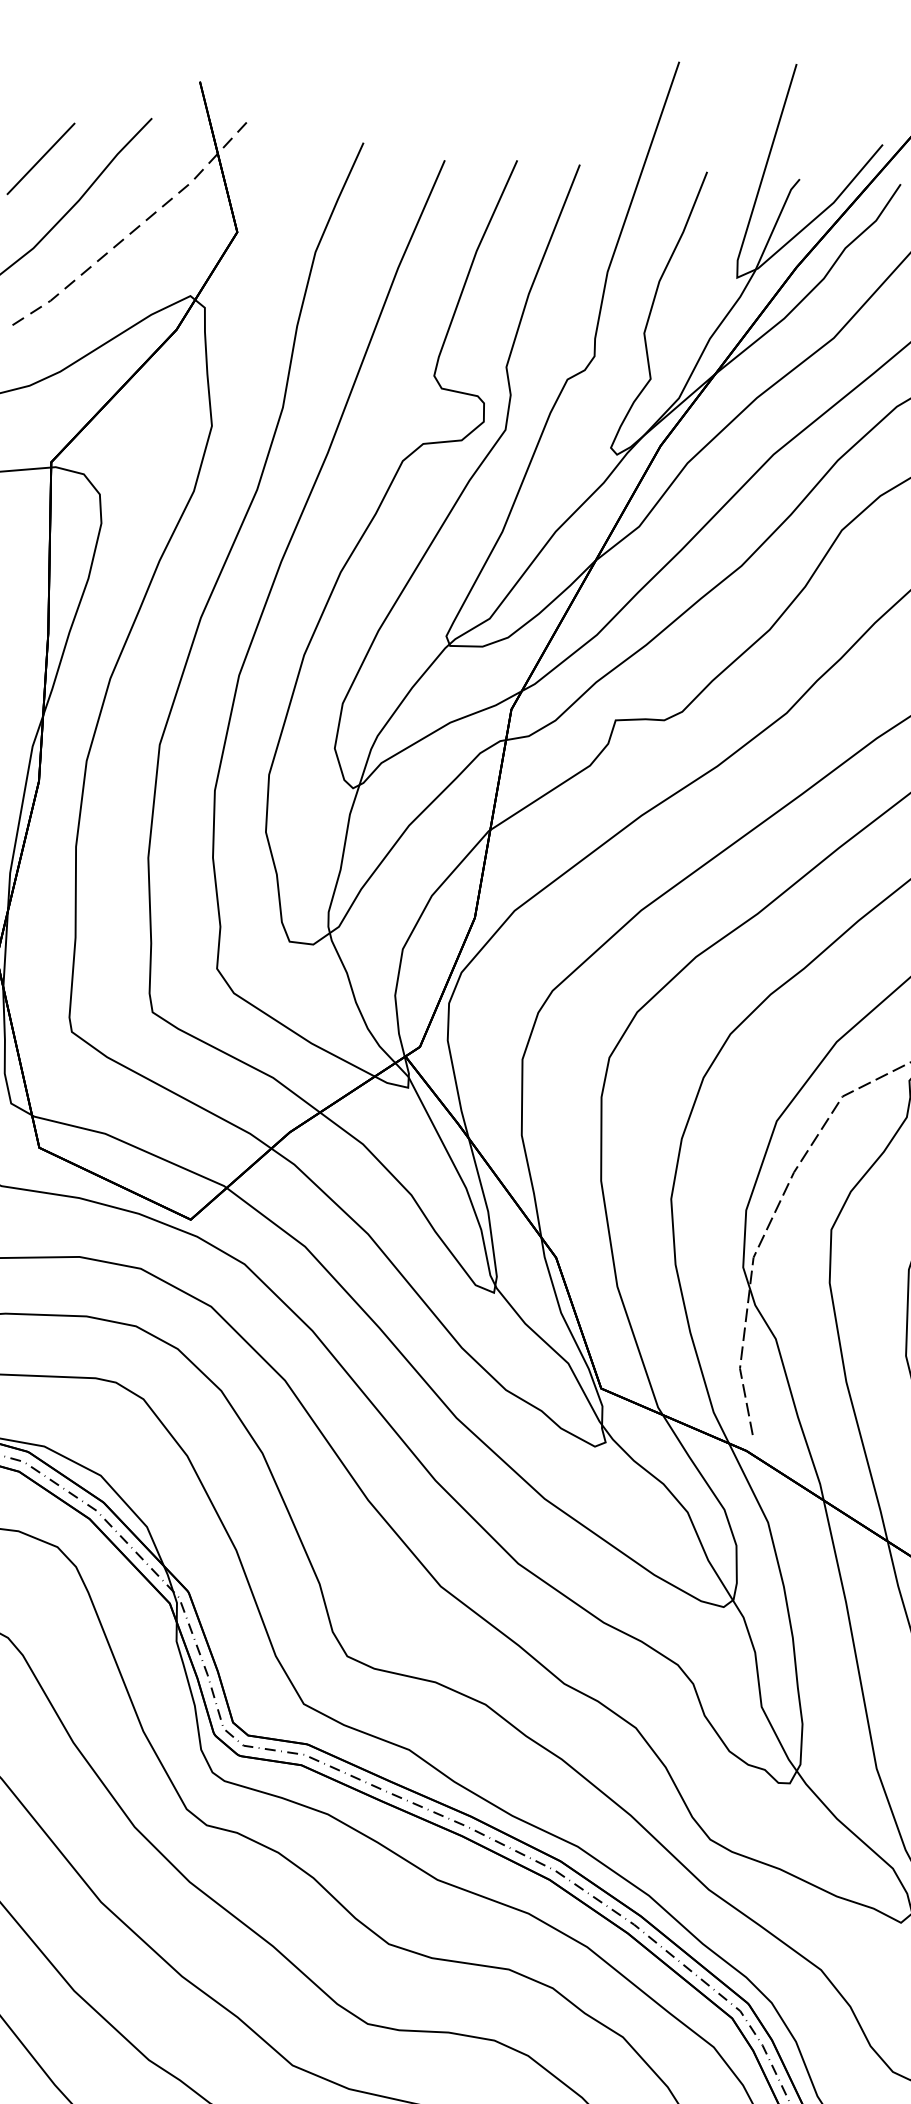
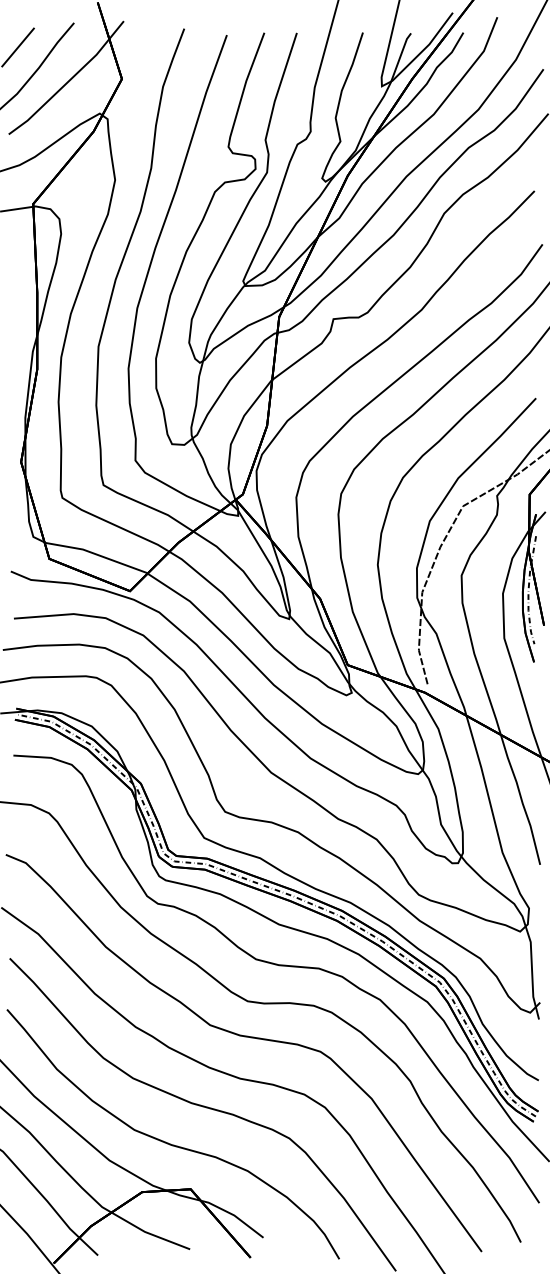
line: (136, 228) -> (69, 80), dashed -> solid

